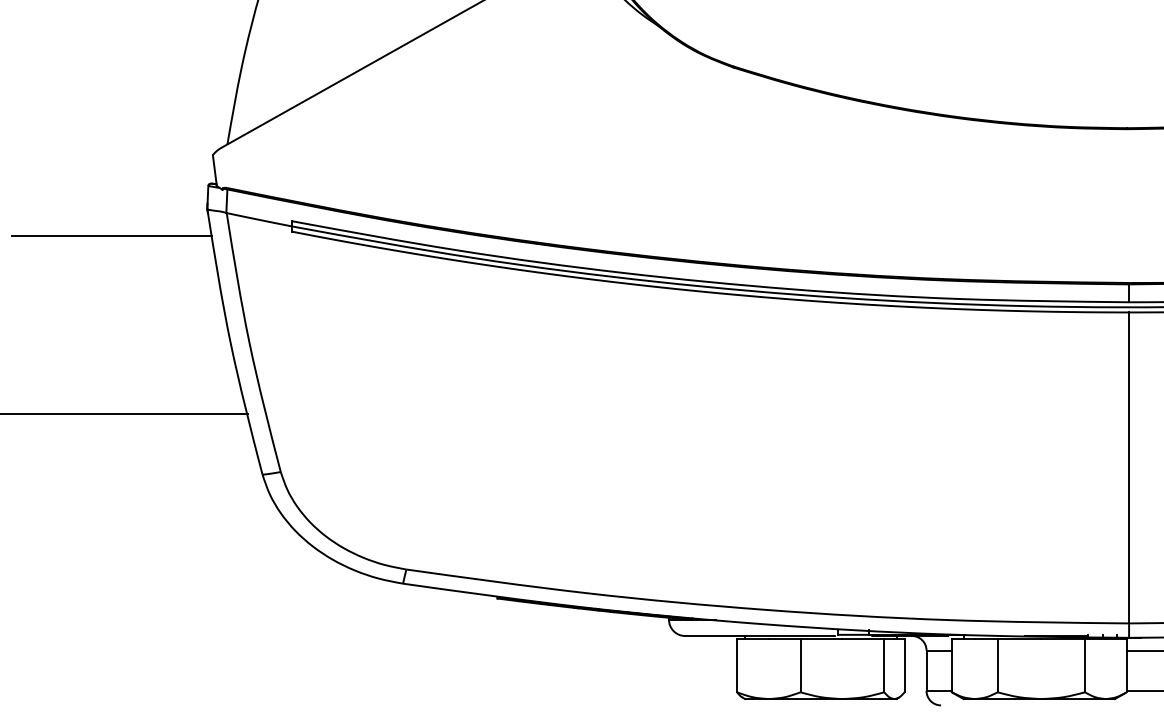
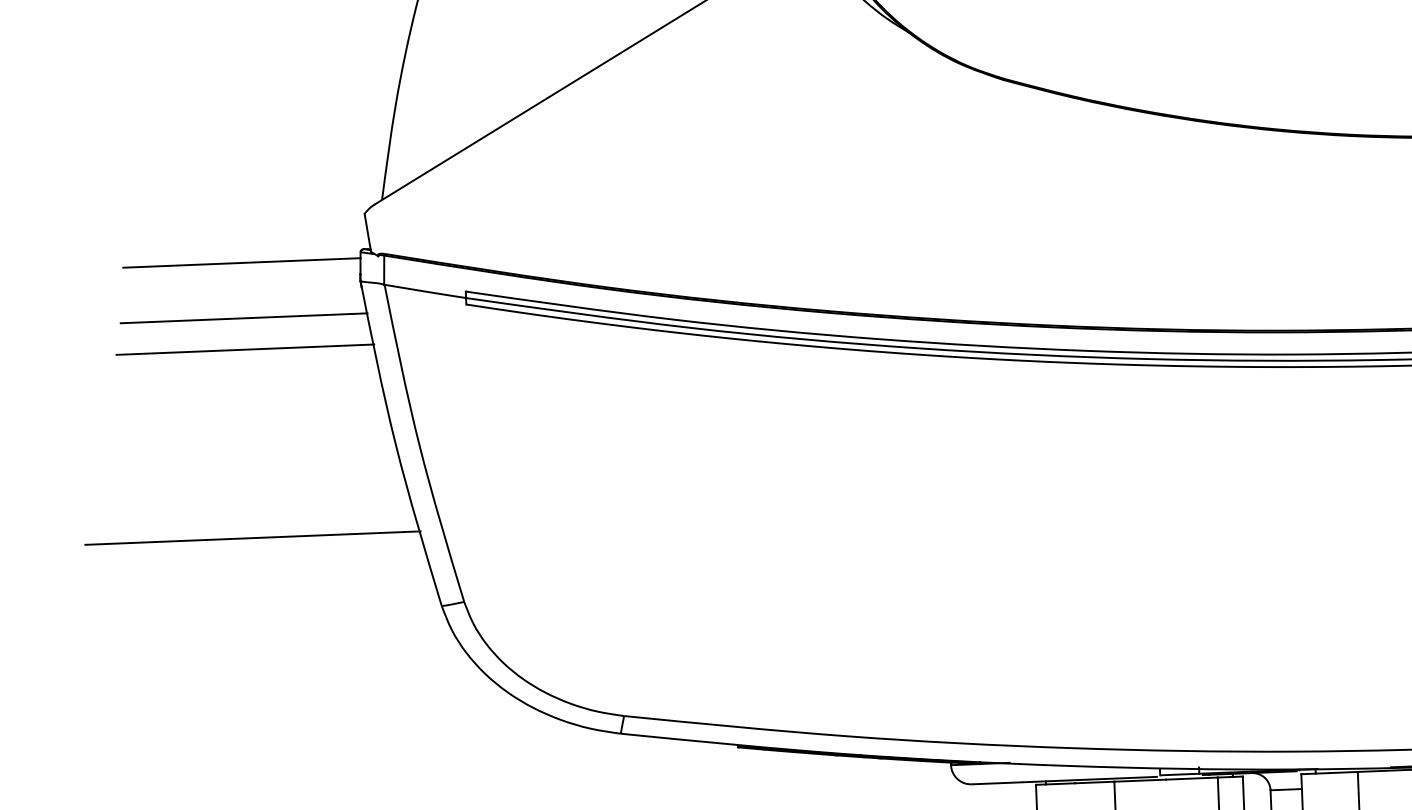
line: (112, 190) -> (242, 262), added
line: (111, 261) -> (244, 350), added

